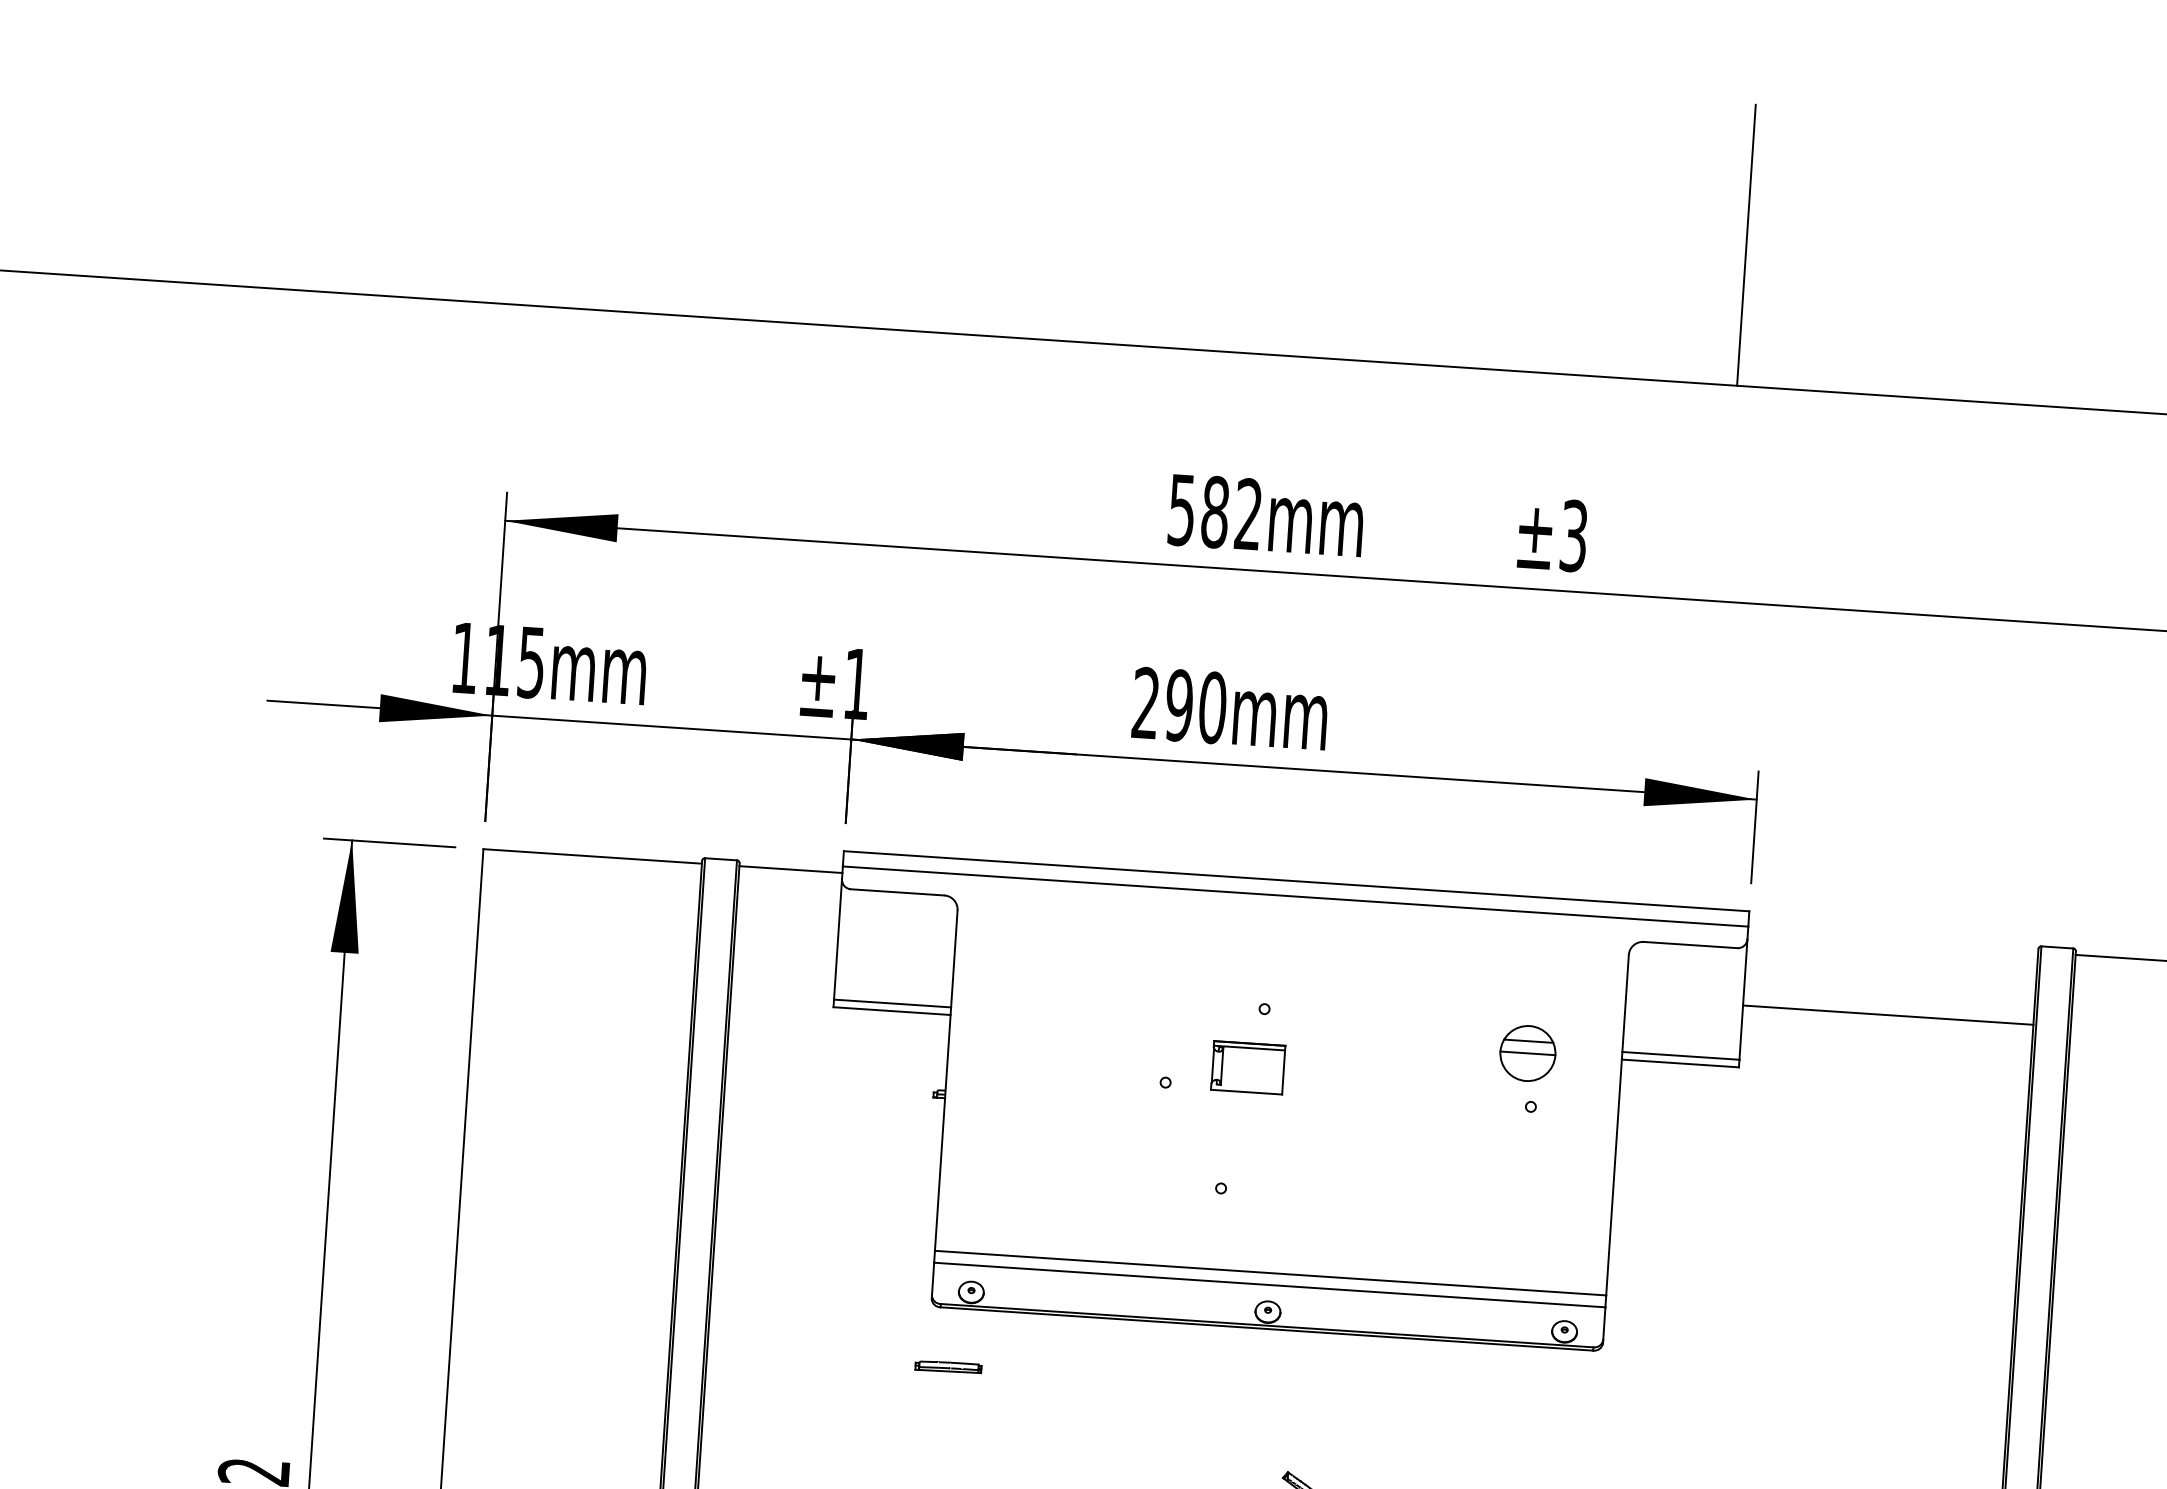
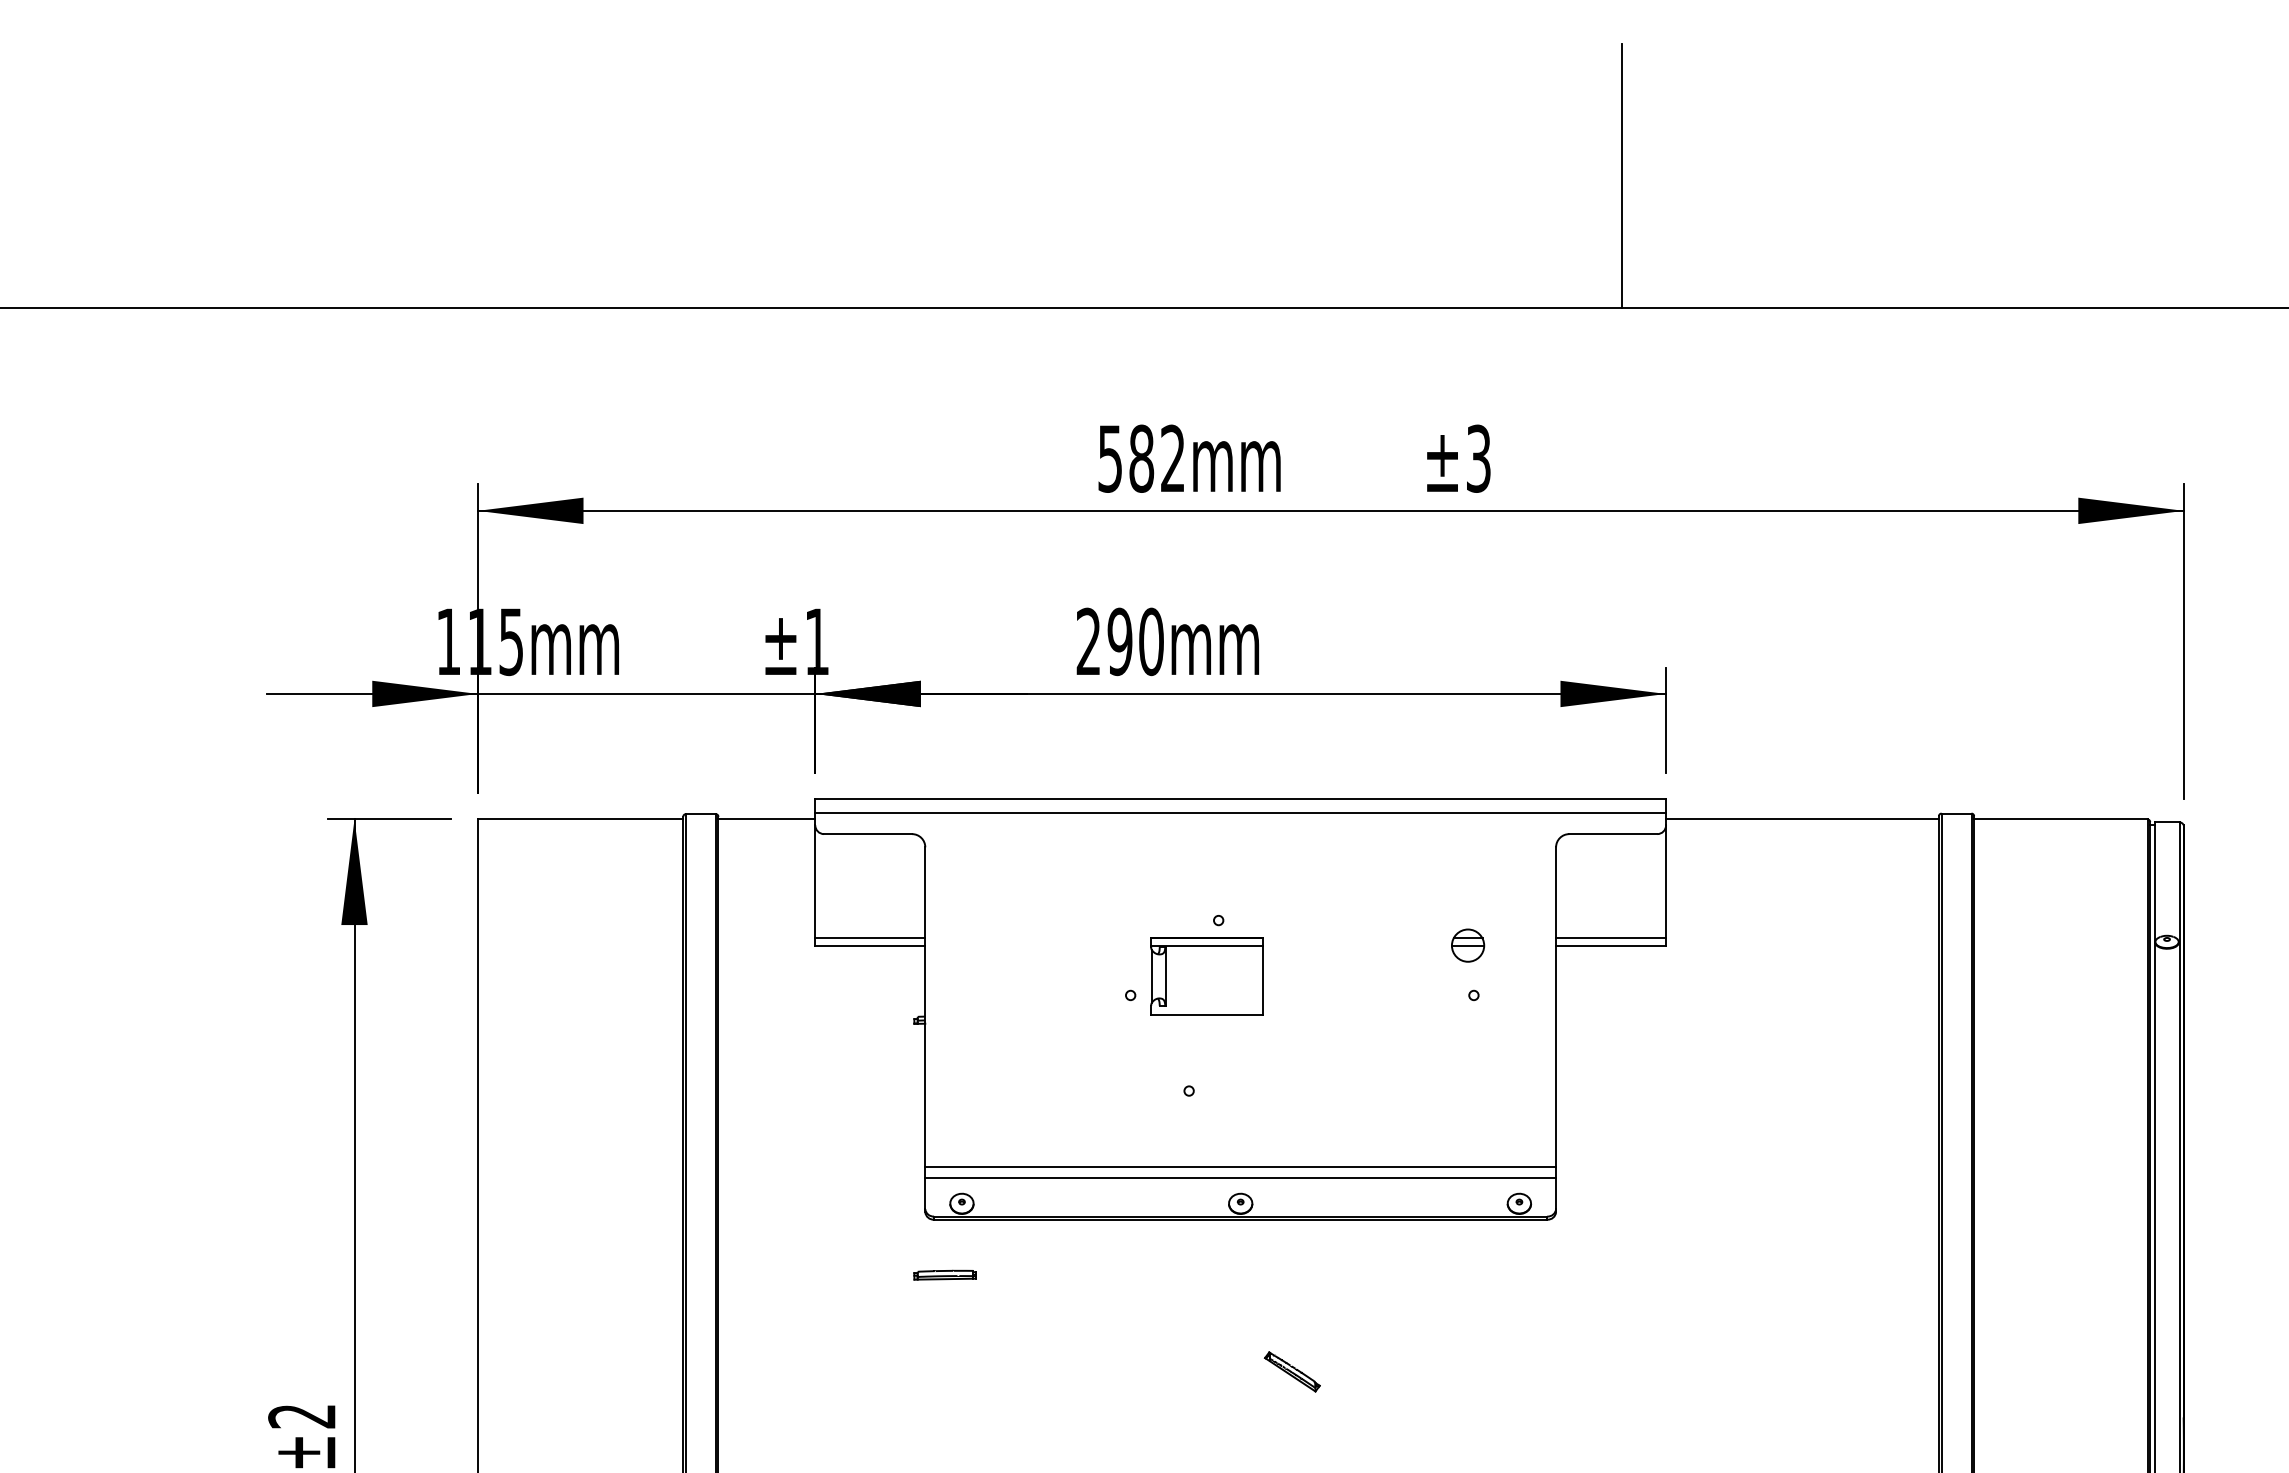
line: (1888, 1015) -> (1802, 819), moved
part: (1528, 1053) -> (1468, 945), size x0.62
part: (1247, 1067) -> (1206, 976), size x1.67

